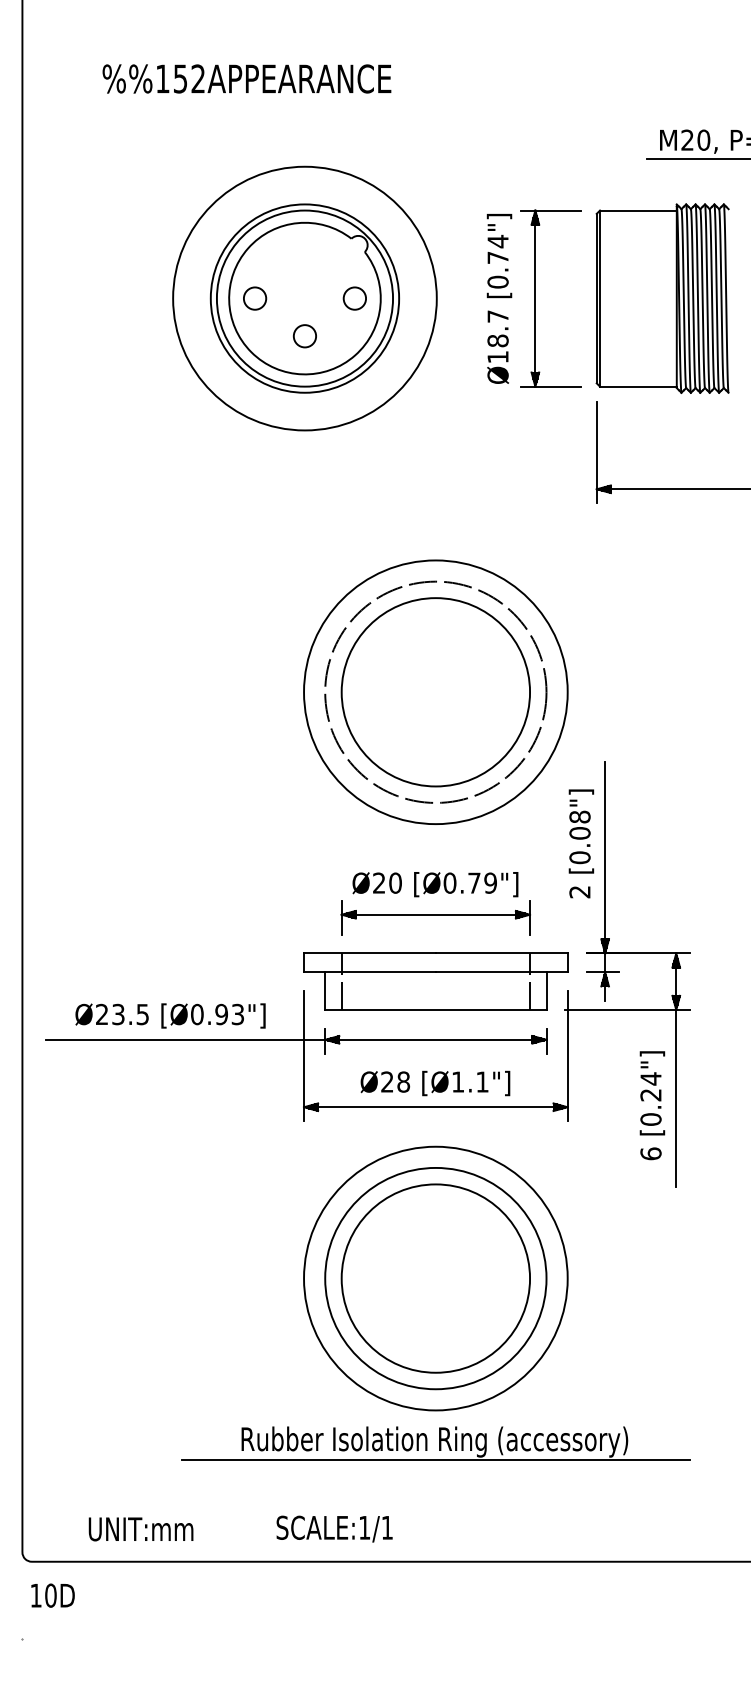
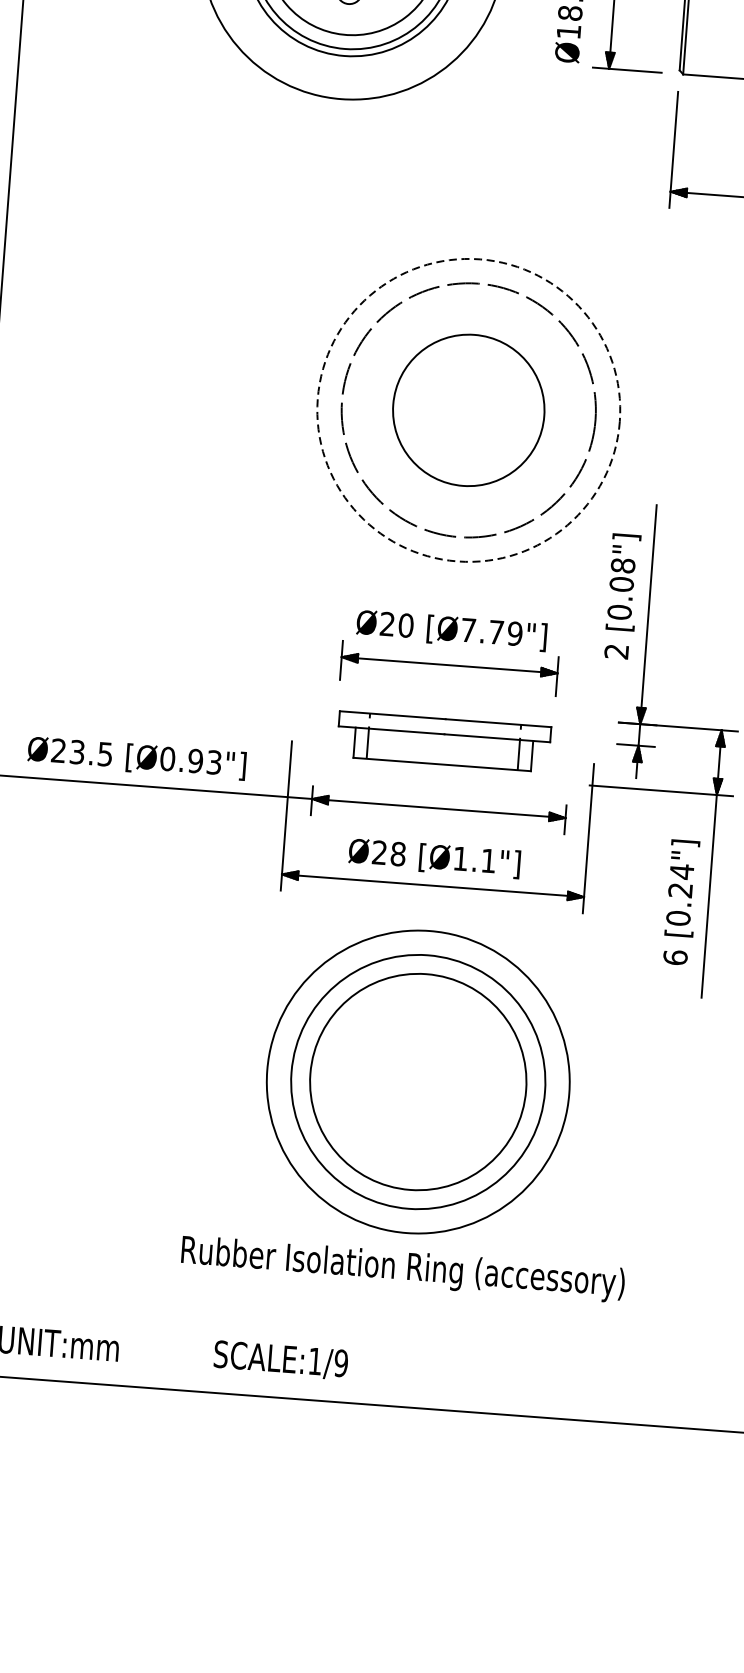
circle: (435, 692) -> (468, 410), size x0.7
circle: (435, 692) -> (468, 410), solid -> dashed
text: (449, 882) -> (468, 629), [Ø0.79"] -> [Ø7.79"]
part: (435, 981) -> (443, 741), size x0.7
line: (435, 1460) -> (402, 1290), removed
text: (387, 1527) -> (341, 1363), SCALE:1/1 -> SCALE:1/9

